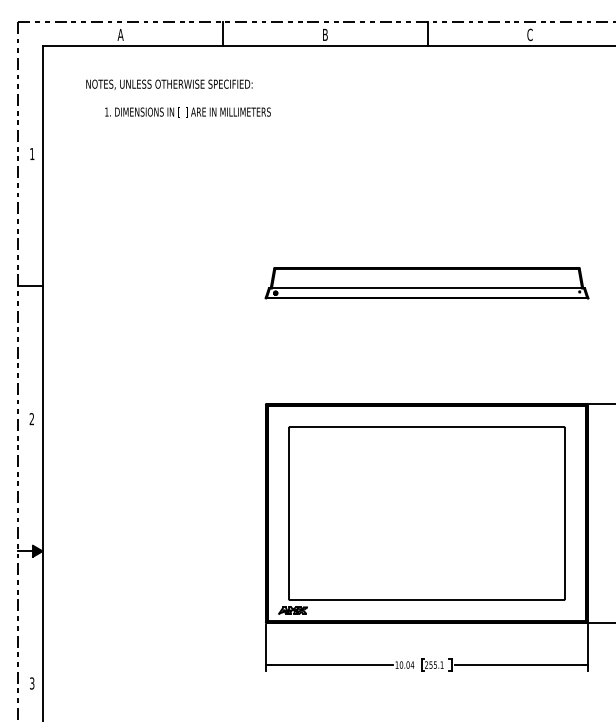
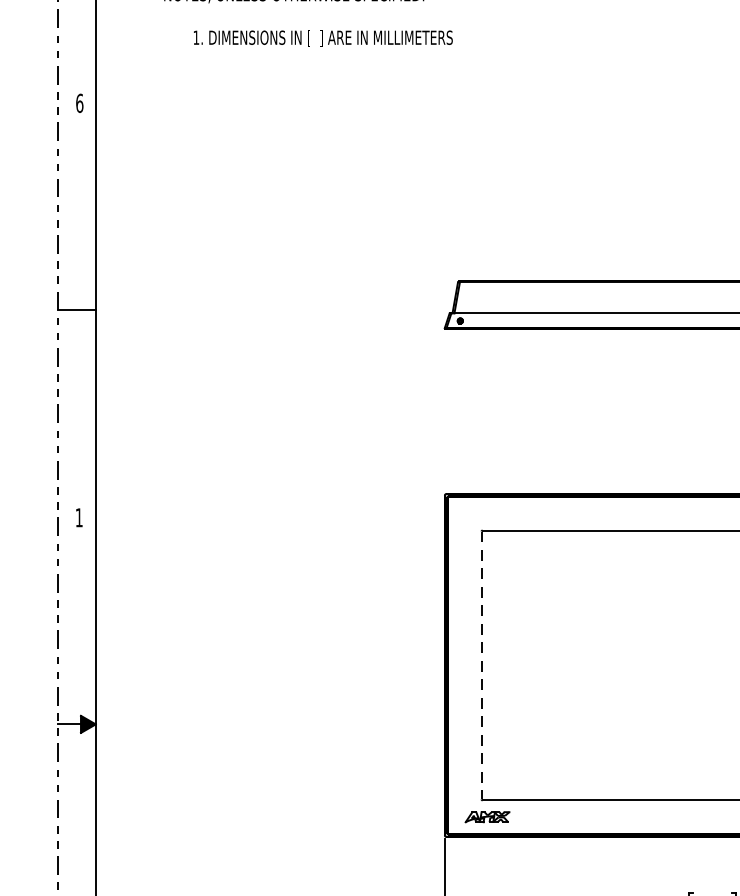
text: (32, 154) -> (80, 104), 1 -> 6
text: (31, 418) -> (78, 516), 2 -> 1
line: (289, 513) -> (481, 665), solid -> dashed

